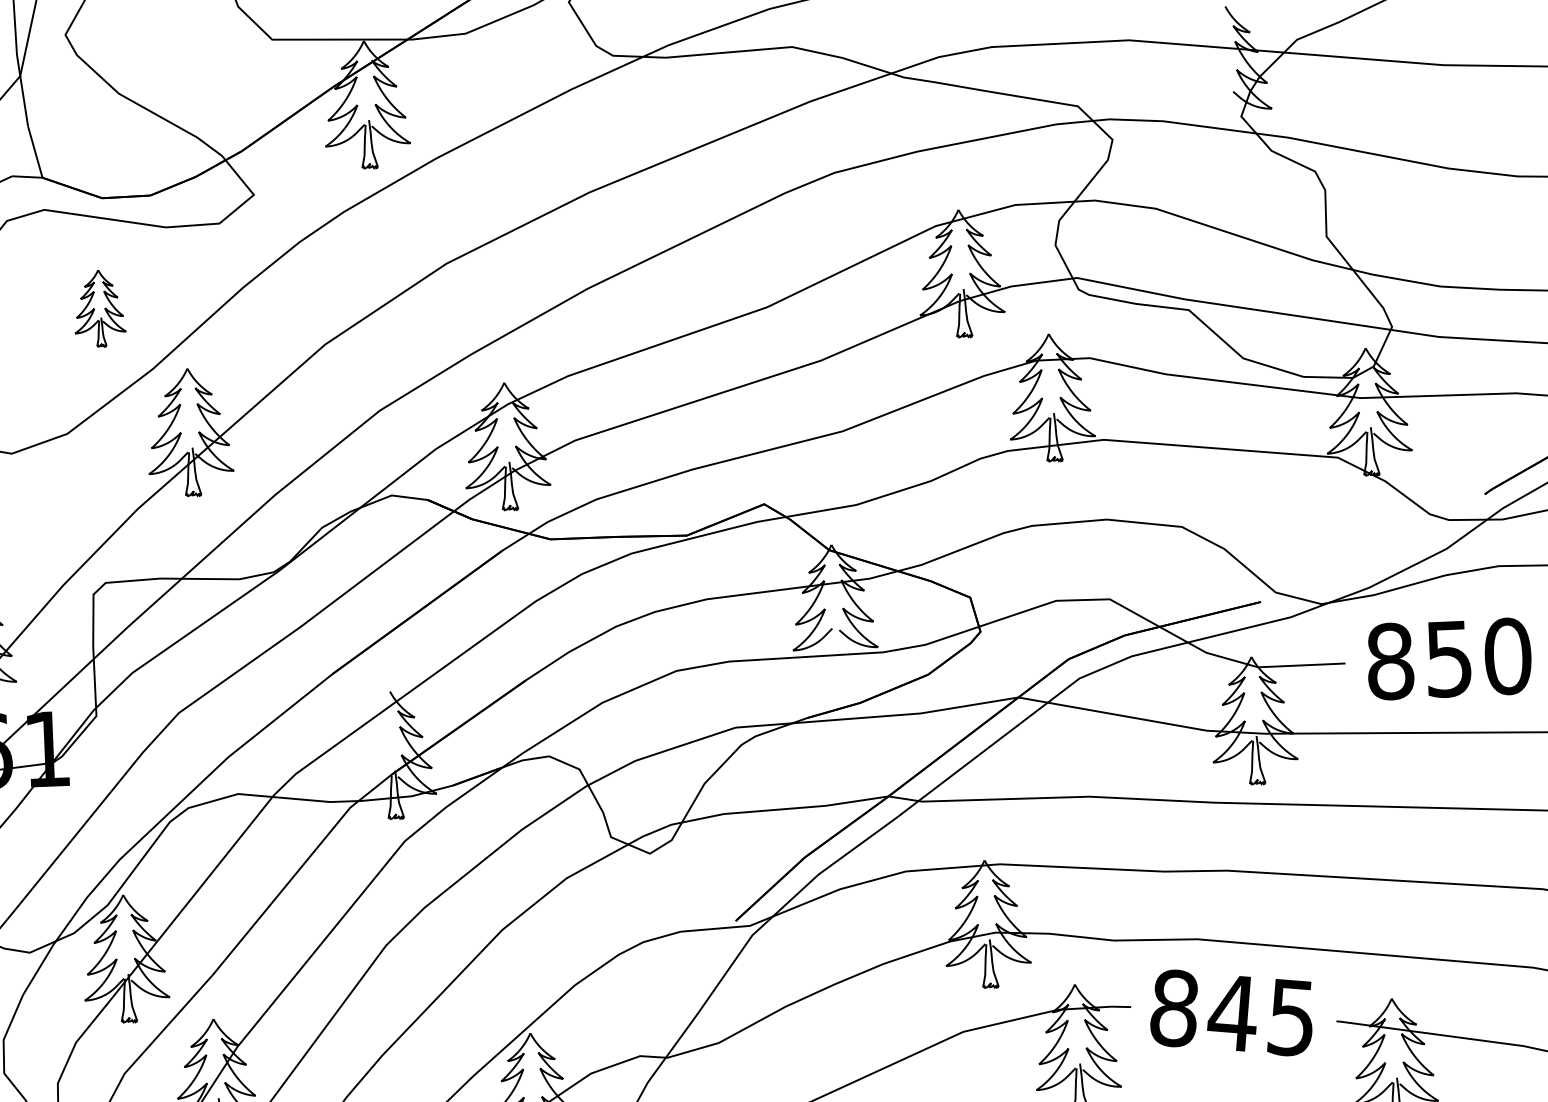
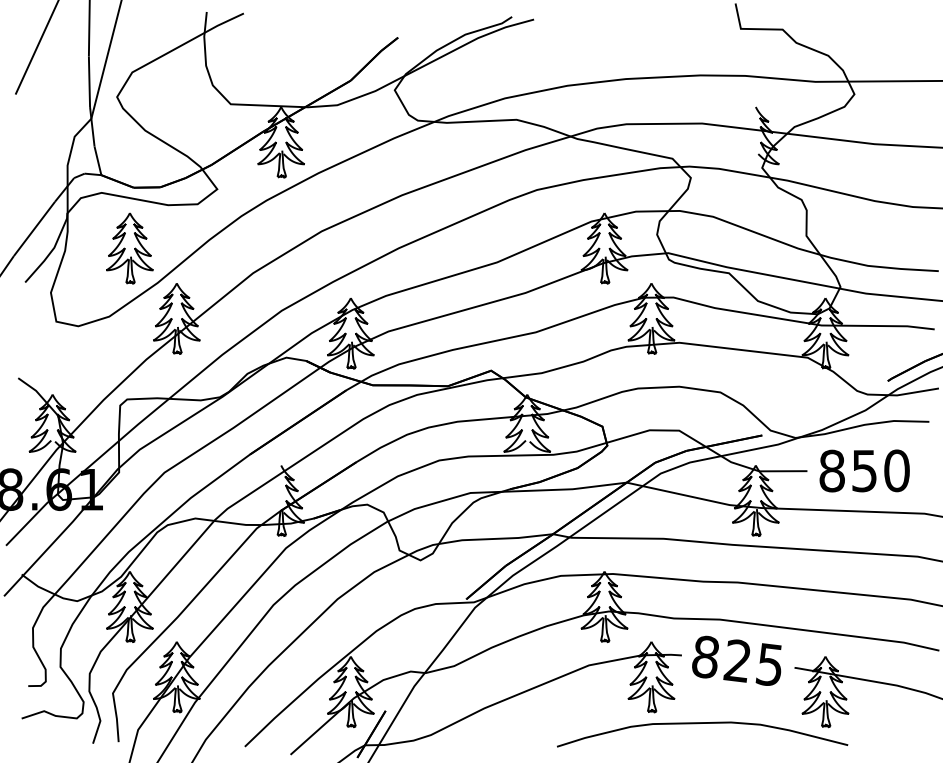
part: (98, 308) -> (129, 248), size x1.67
text: (1230, 1012) -> (736, 660), 845 -> 825

